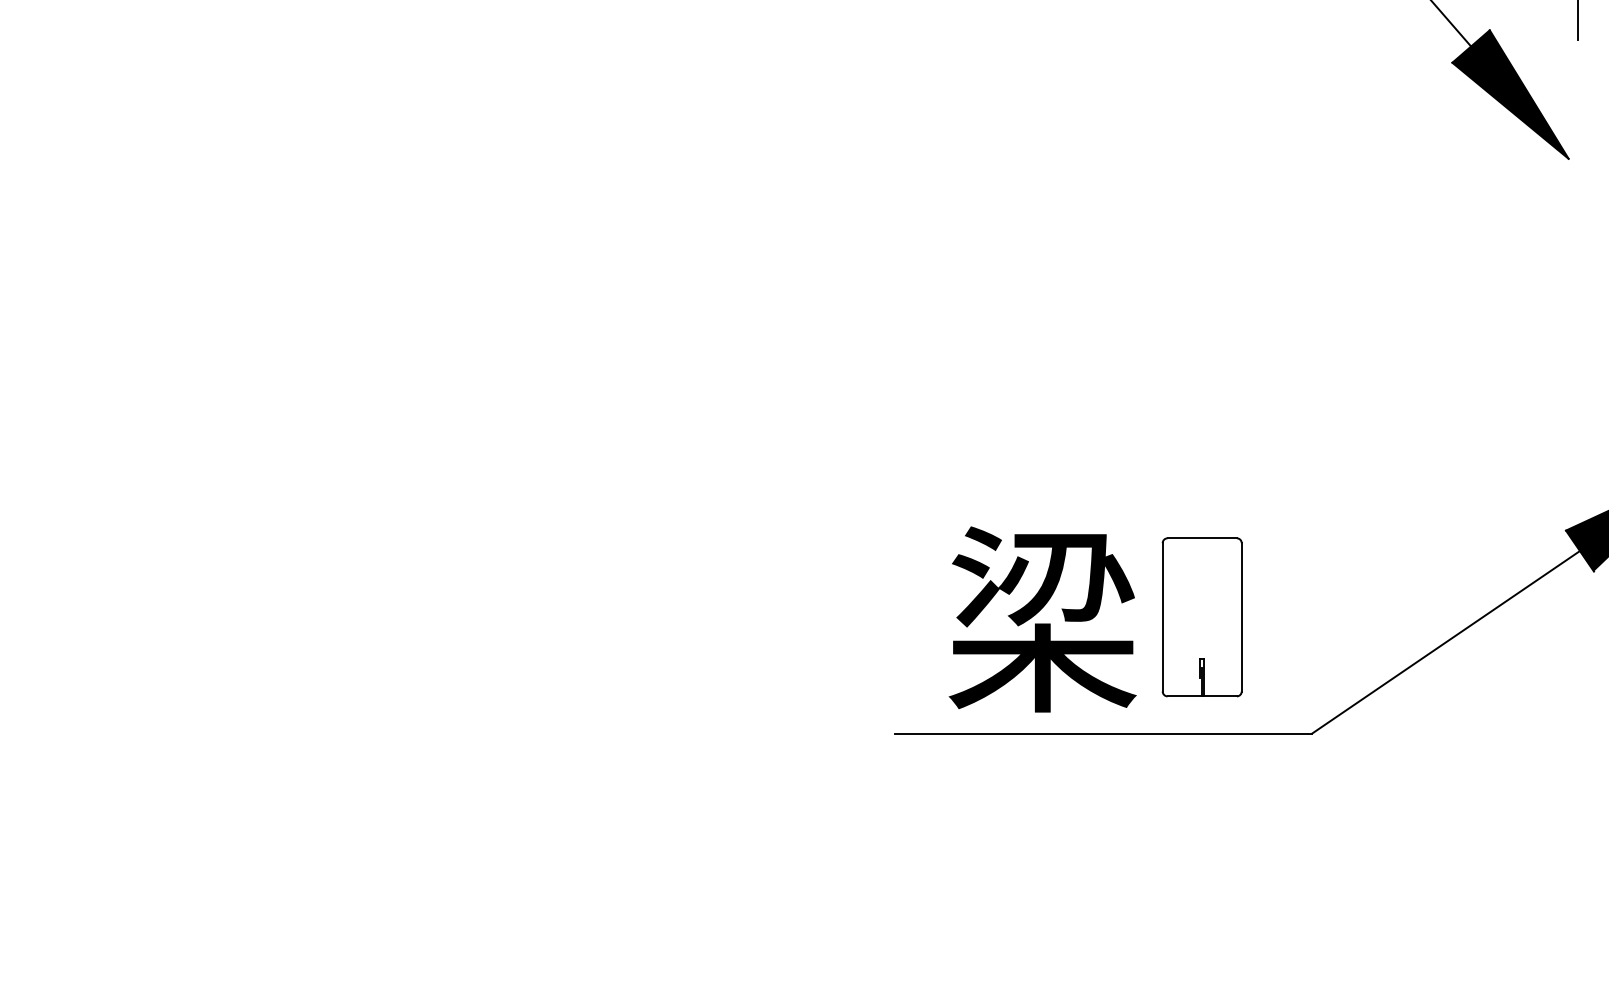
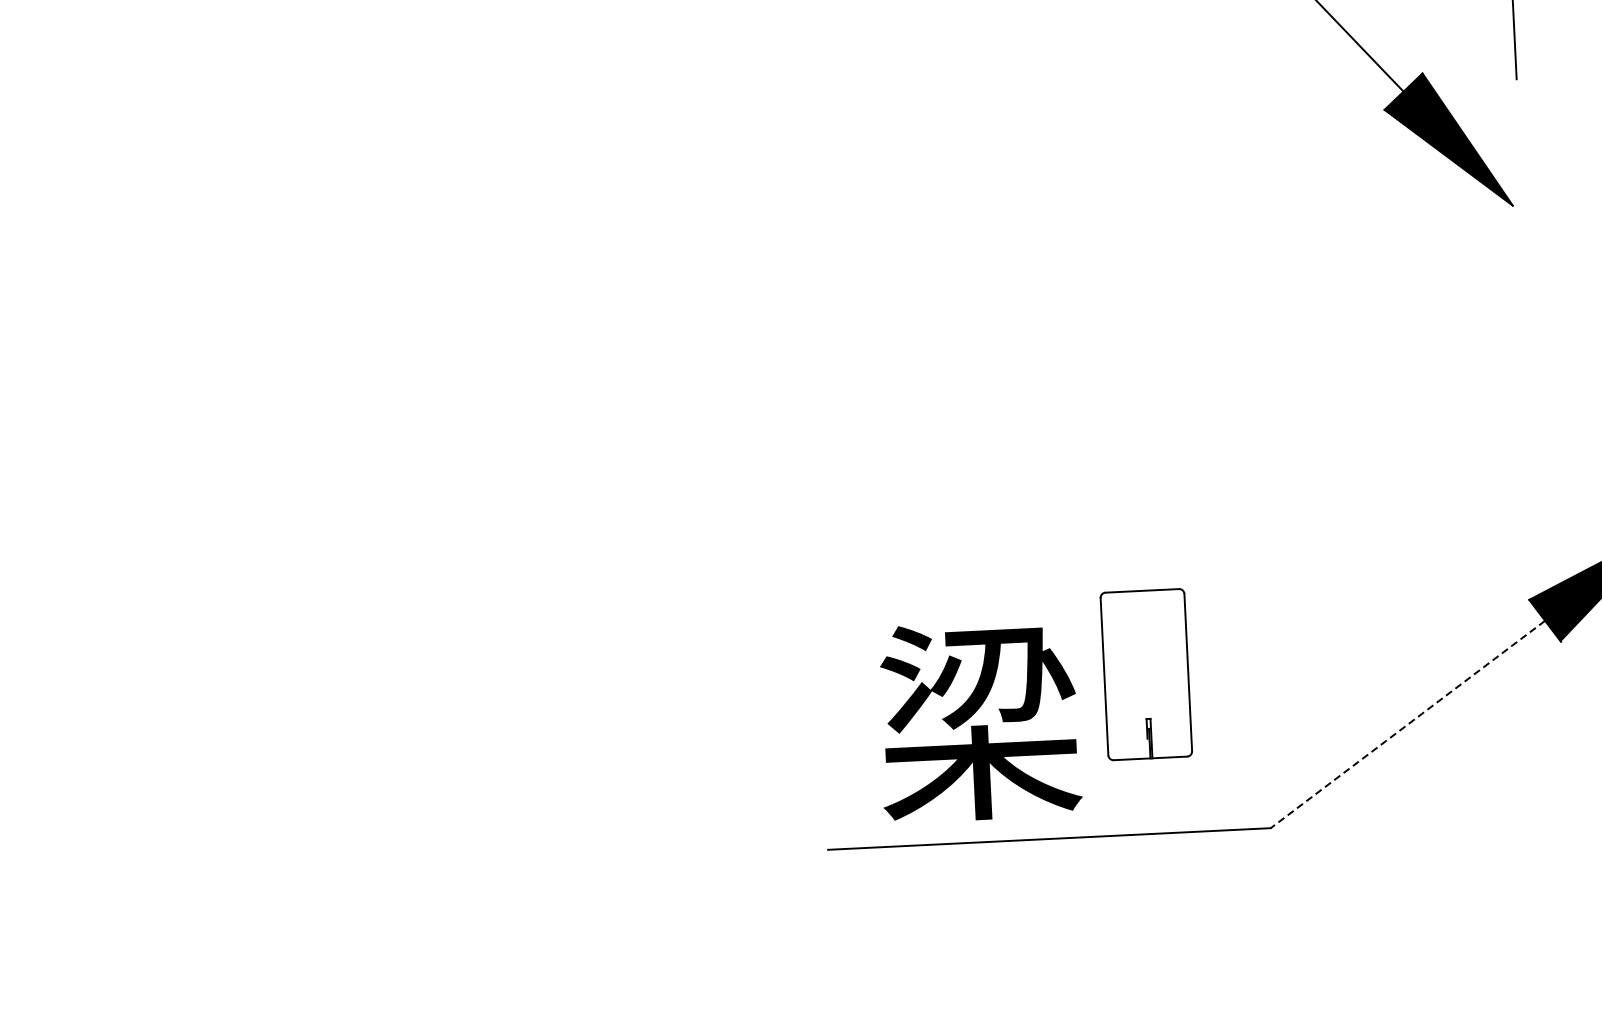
part: (1201, 617) -> (1145, 674), moved
line: (1445, 642) -> (1407, 724), solid -> dashed

